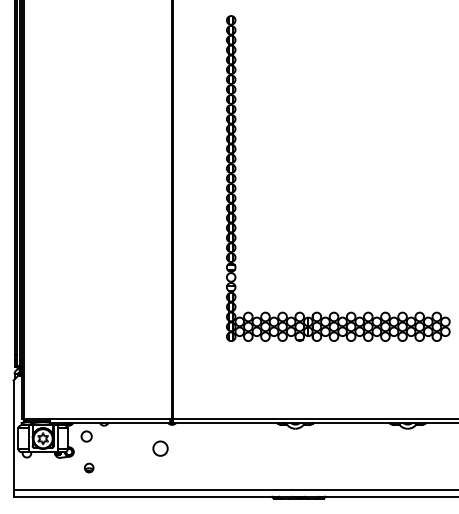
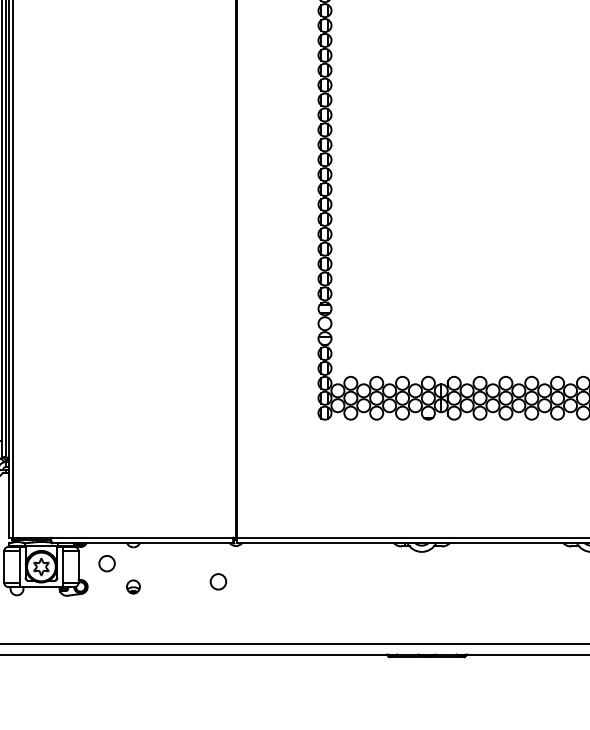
circle: (160, 448) -> (218, 581), size x0.71
part: (89, 467) -> (133, 586), moved

